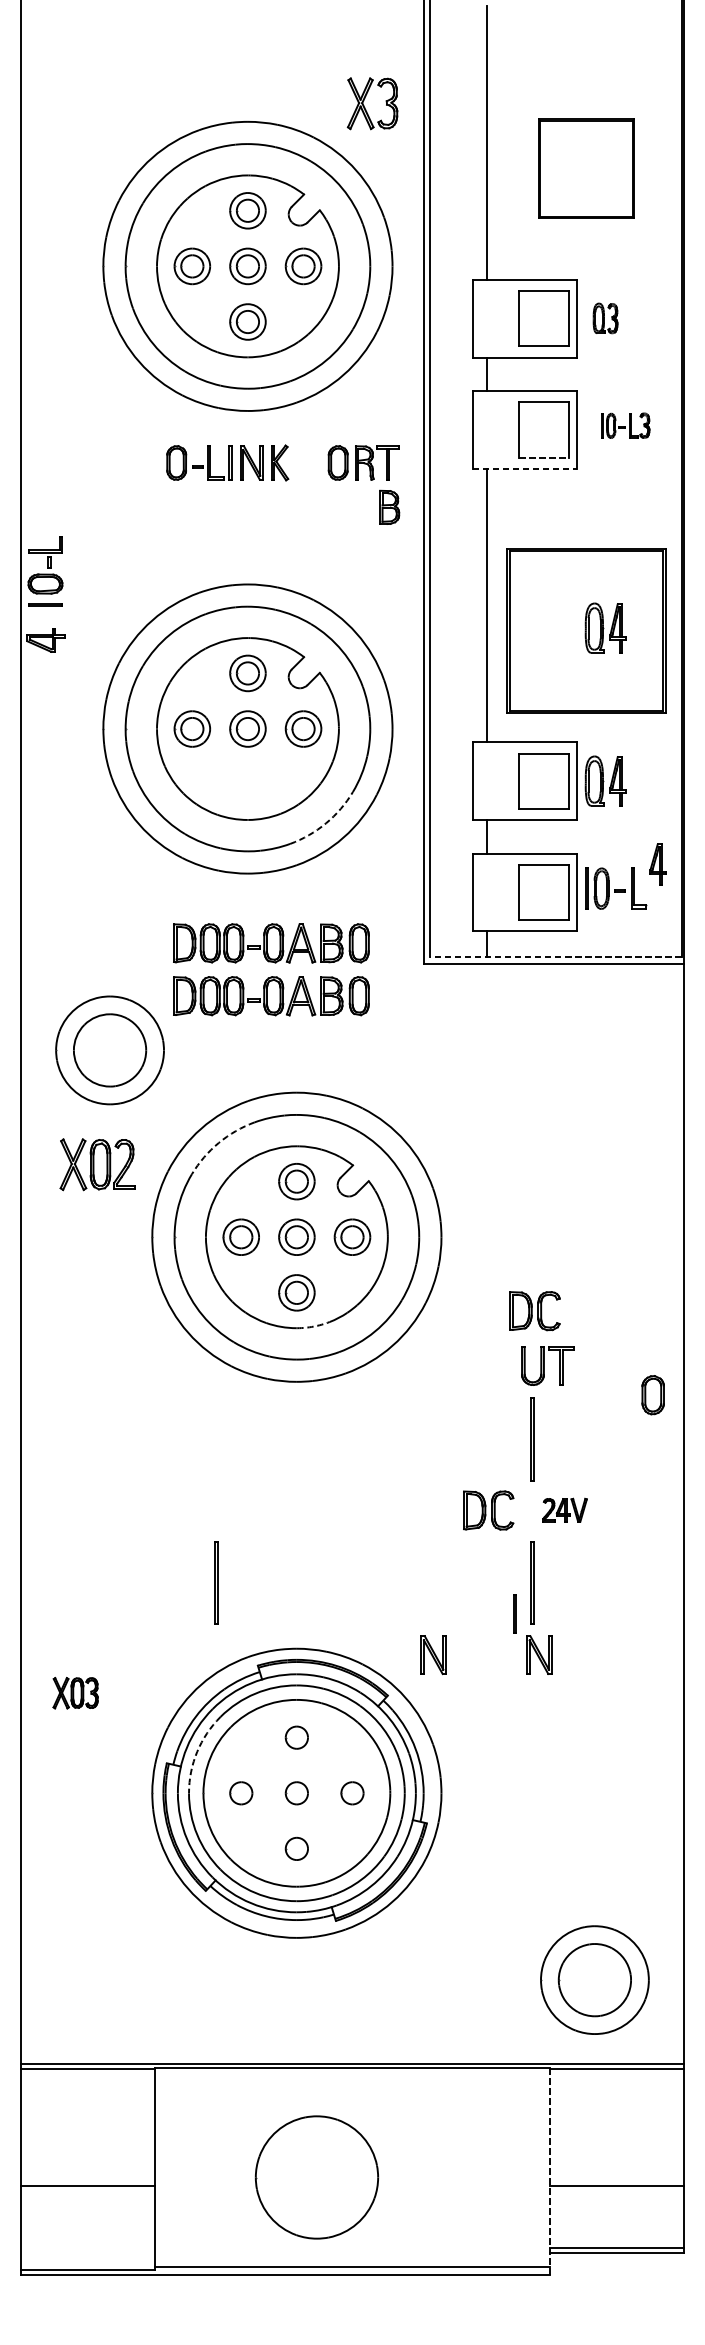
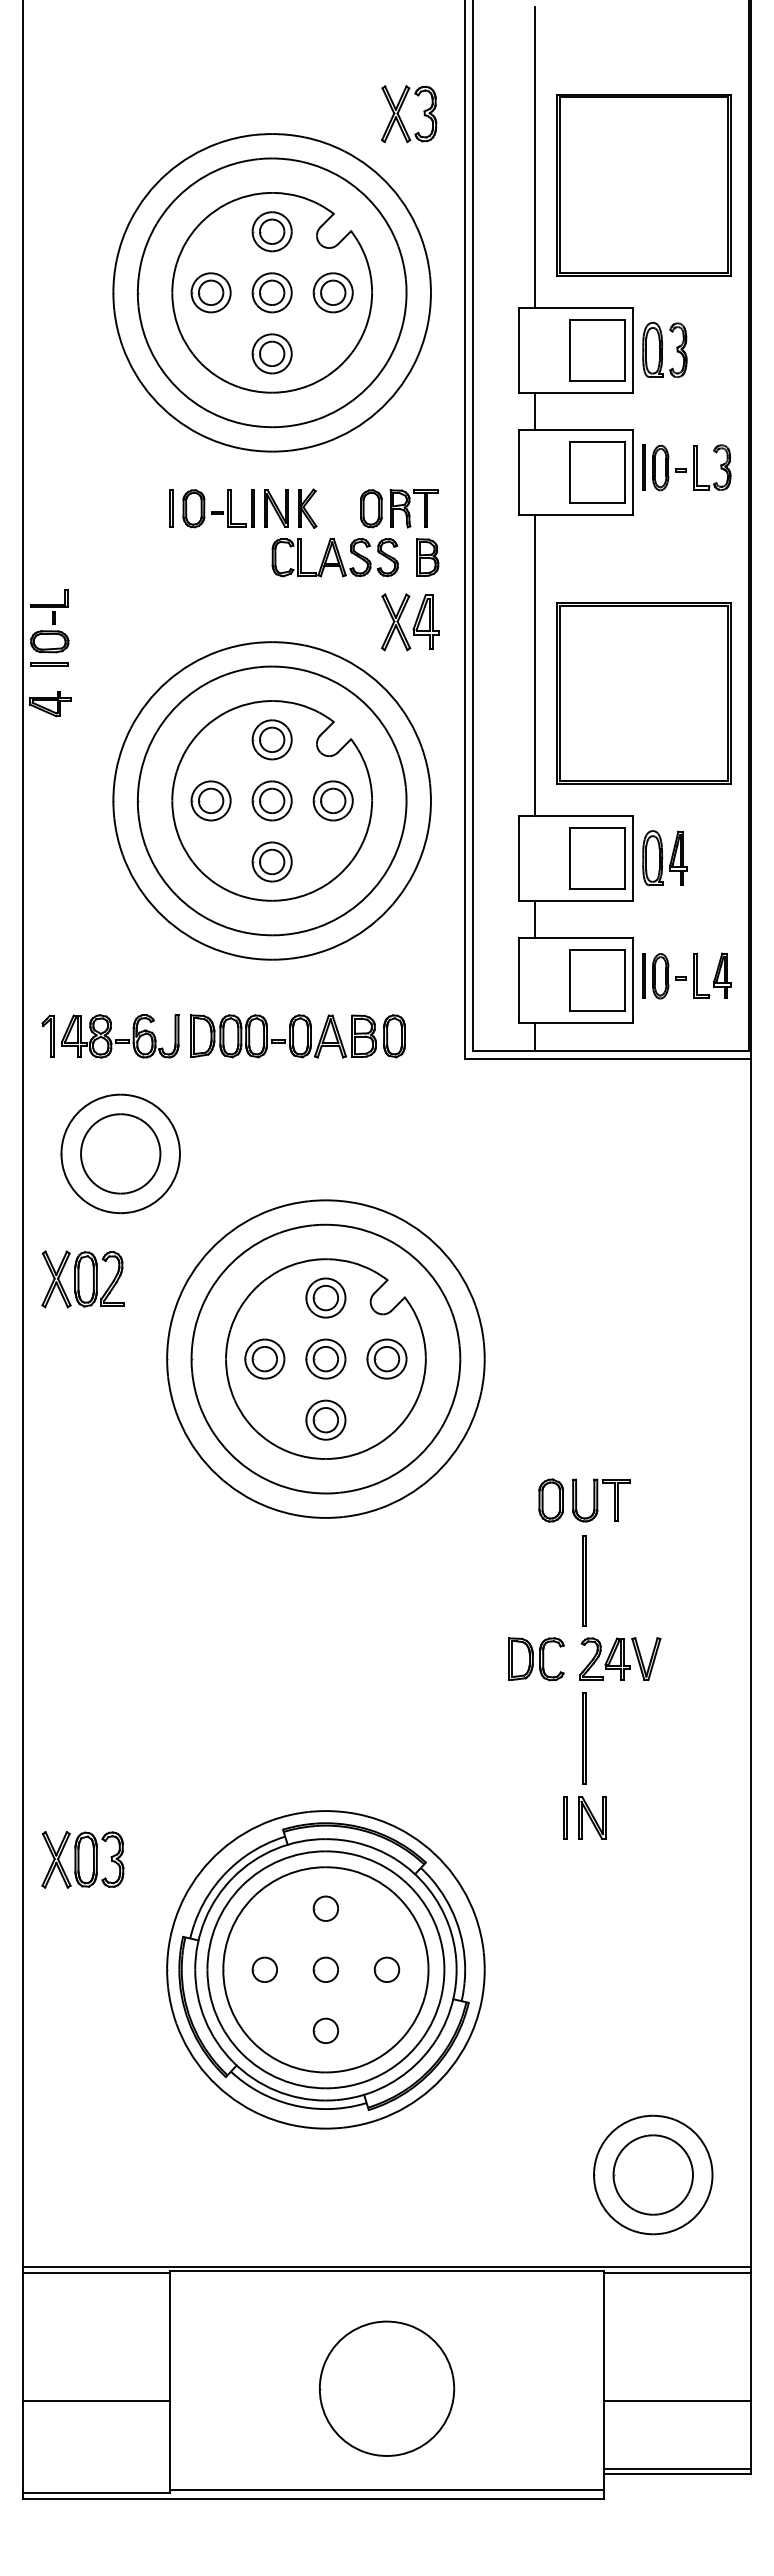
part: (586, 168) -> (643, 185), size x1.67
part: (605, 317) -> (664, 349), size x1.67
part: (625, 425) -> (686, 467), size x1.67
line: (545, 457) -> (598, 502), dashed -> solid
line: (155, 462) -> (170, 508), added
line: (525, 469) -> (576, 515), dashed -> solid
part: (304, 507) -> (334, 557), added
part: (373, 566) -> (410, 622), added
part: (605, 628) -> (664, 690), removed
part: (247, 784) -> (271, 861), added
arc: (325, 823) -> (357, 904), dashed -> solid
part: (657, 864) -> (722, 975), moved
part: (100, 943) -> (110, 1036), added
line: (555, 957) -> (610, 1051), dashed -> solid
part: (271, 996) -> (297, 1094), removed
arc: (219, 1142) -> (240, 1255), dashed -> solid
part: (97, 1164) -> (82, 1279), moved
part: (535, 1311) -> (587, 1440), removed
arc: (313, 1326) -> (344, 1457), dashed -> solid
part: (652, 1395) -> (550, 1500), moved
part: (565, 1509) -> (620, 1658), size x1.67
line: (215, 1582) -> (236, 1738), removed
line: (514, 1613) -> (564, 1817), moved
part: (433, 1654) -> (476, 1817), removed
part: (75, 1692) -> (82, 1859), size x1.67
arc: (197, 1752) -> (216, 1924), dashed -> solid
line: (550, 2170) -> (604, 2384), dashed -> solid
part: (316, 2177) -> (386, 2388), moved

